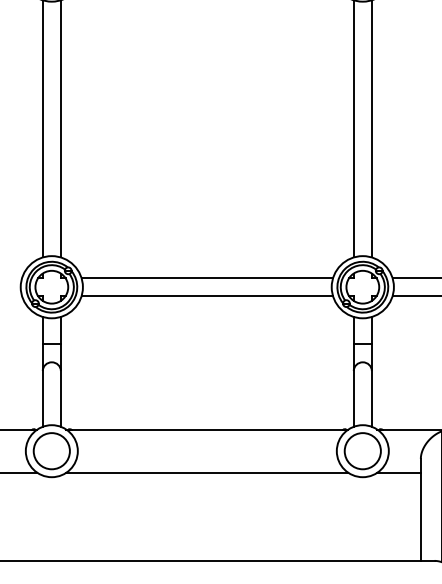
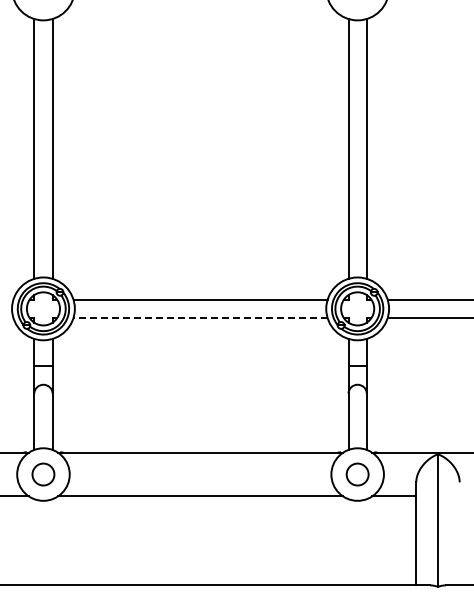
line: (207, 296) -> (200, 318), solid -> dashed
circle: (51, 451) -> (43, 474), size x0.6
circle: (362, 451) -> (357, 474), size x0.6

